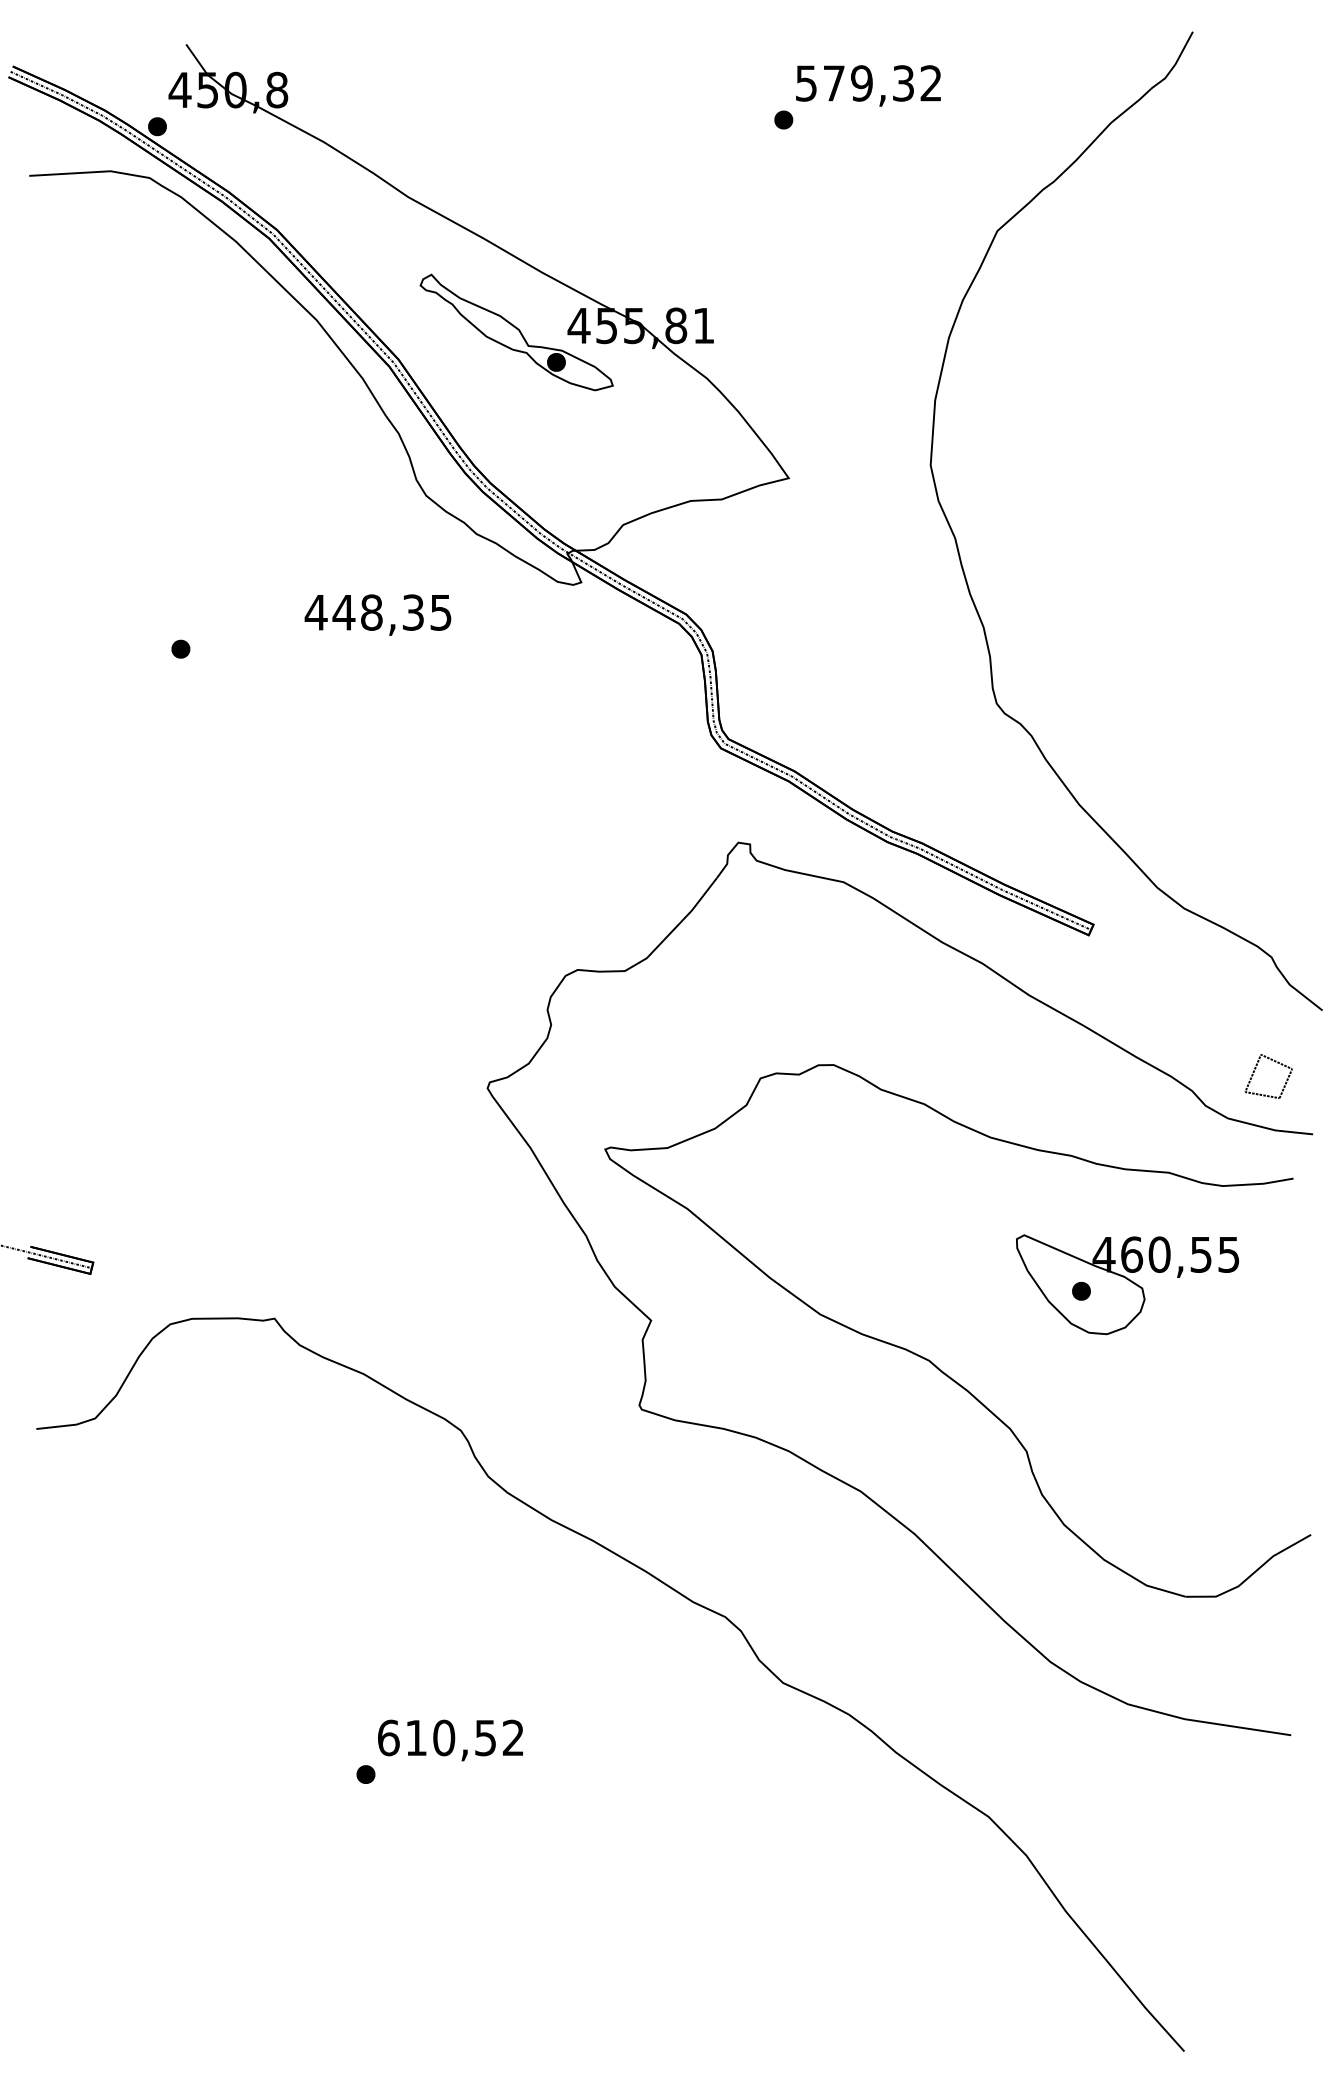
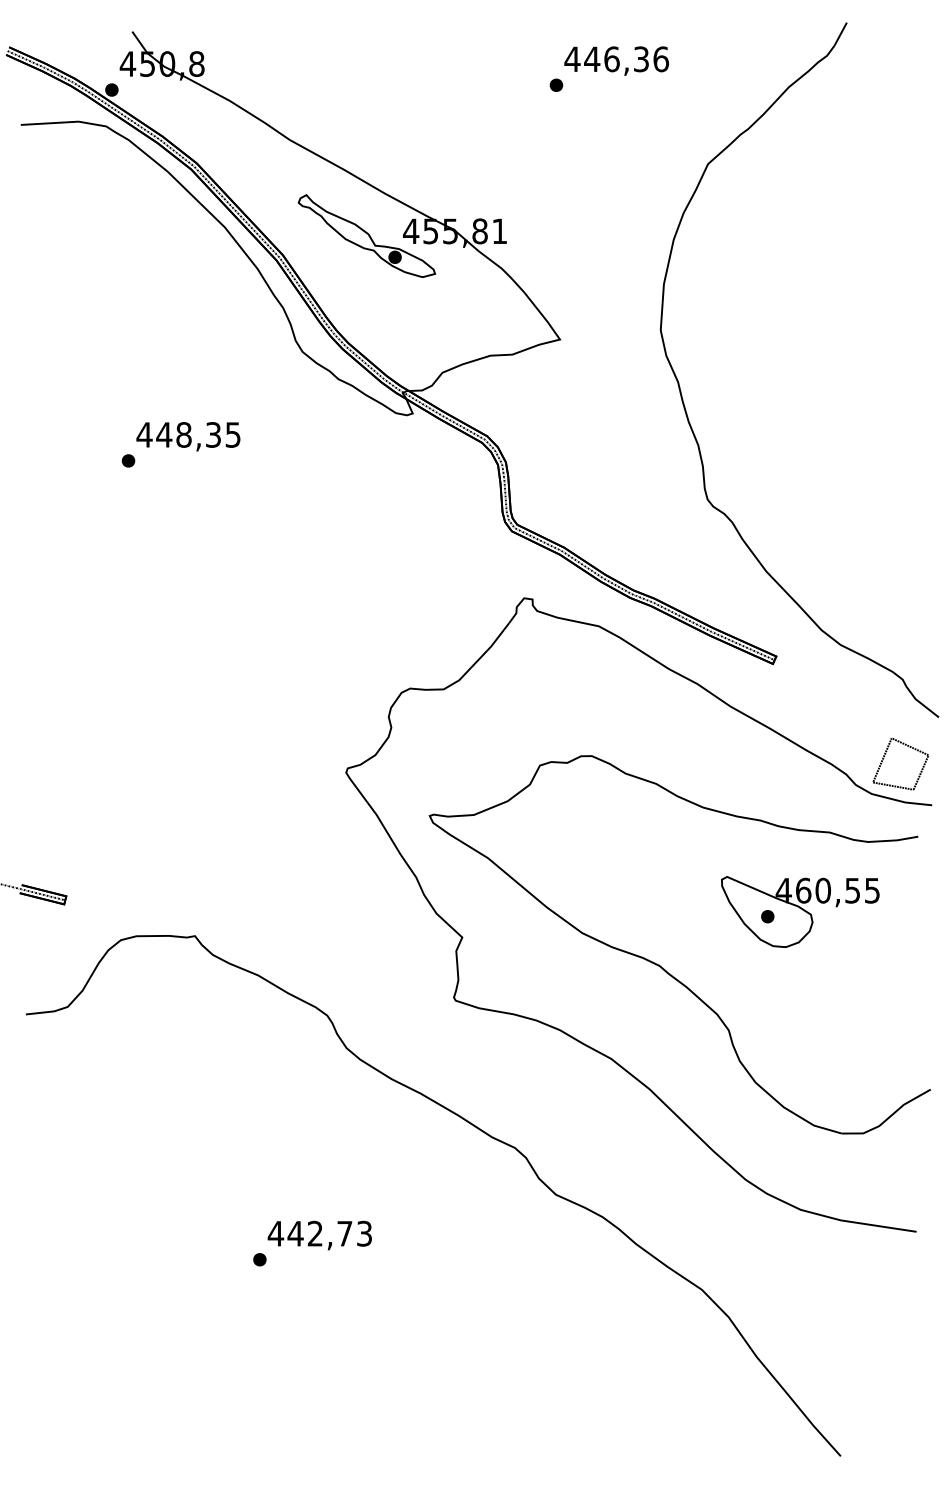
text: (868, 83) -> (616, 59), 579,32 -> 446,36
text: (378, 614) -> (188, 436), moved
part: (1268, 1076) -> (900, 764), size x1.67
text: (449, 1737) -> (319, 1233), 610,52 -> 442,73

